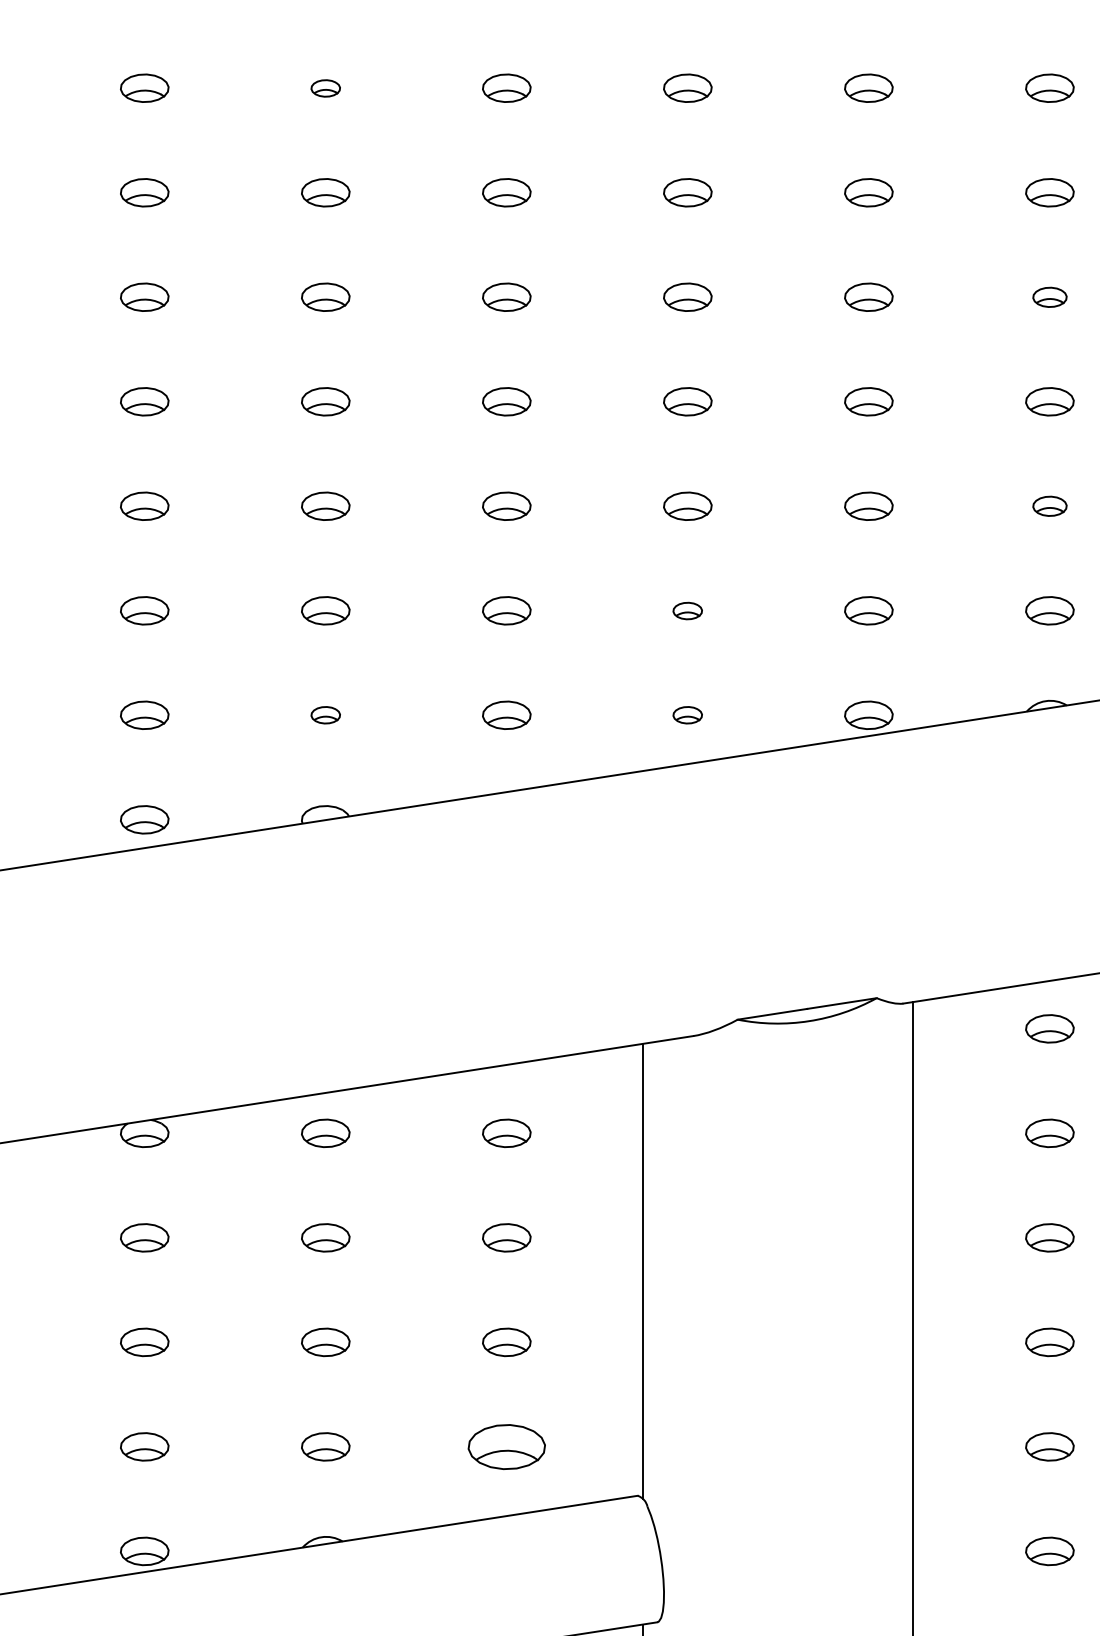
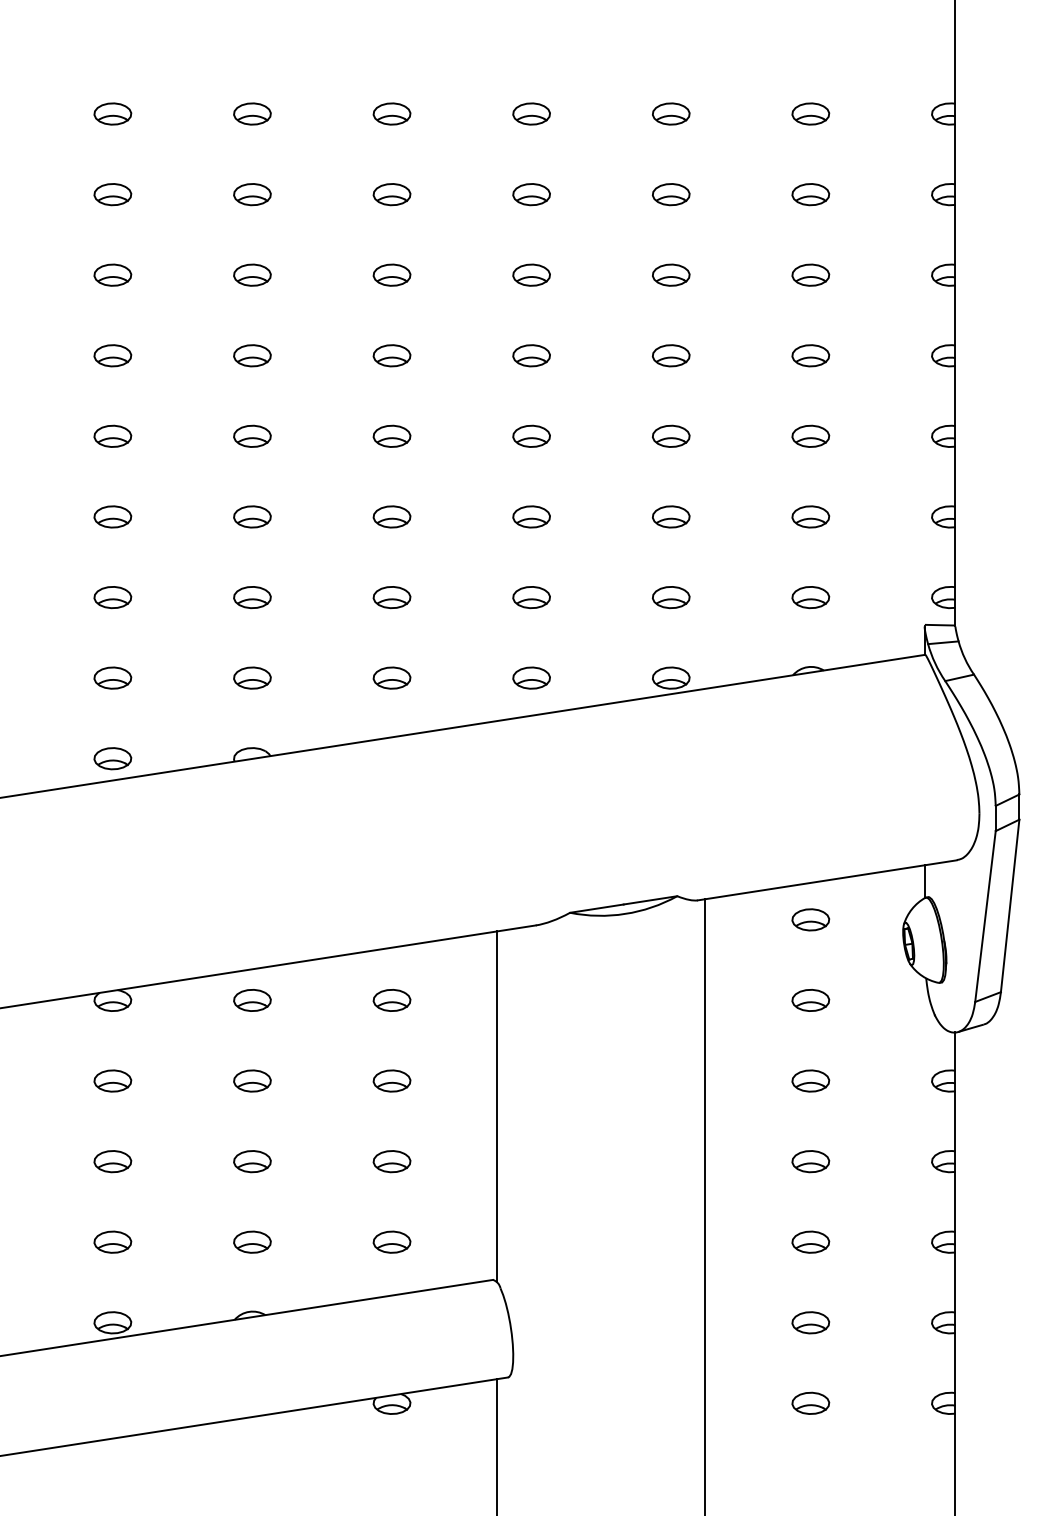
part: (325, 88) -> (252, 194), size x1.67
part: (1049, 296) -> (810, 355), size x1.43
part: (1049, 505) -> (810, 516), size x1.43
part: (687, 610) -> (531, 597), size x1.67
part: (325, 714) -> (252, 677), size x1.67
part: (687, 714) -> (531, 677), size x1.67
part: (506, 1445) -> (391, 1241), size x0.62

